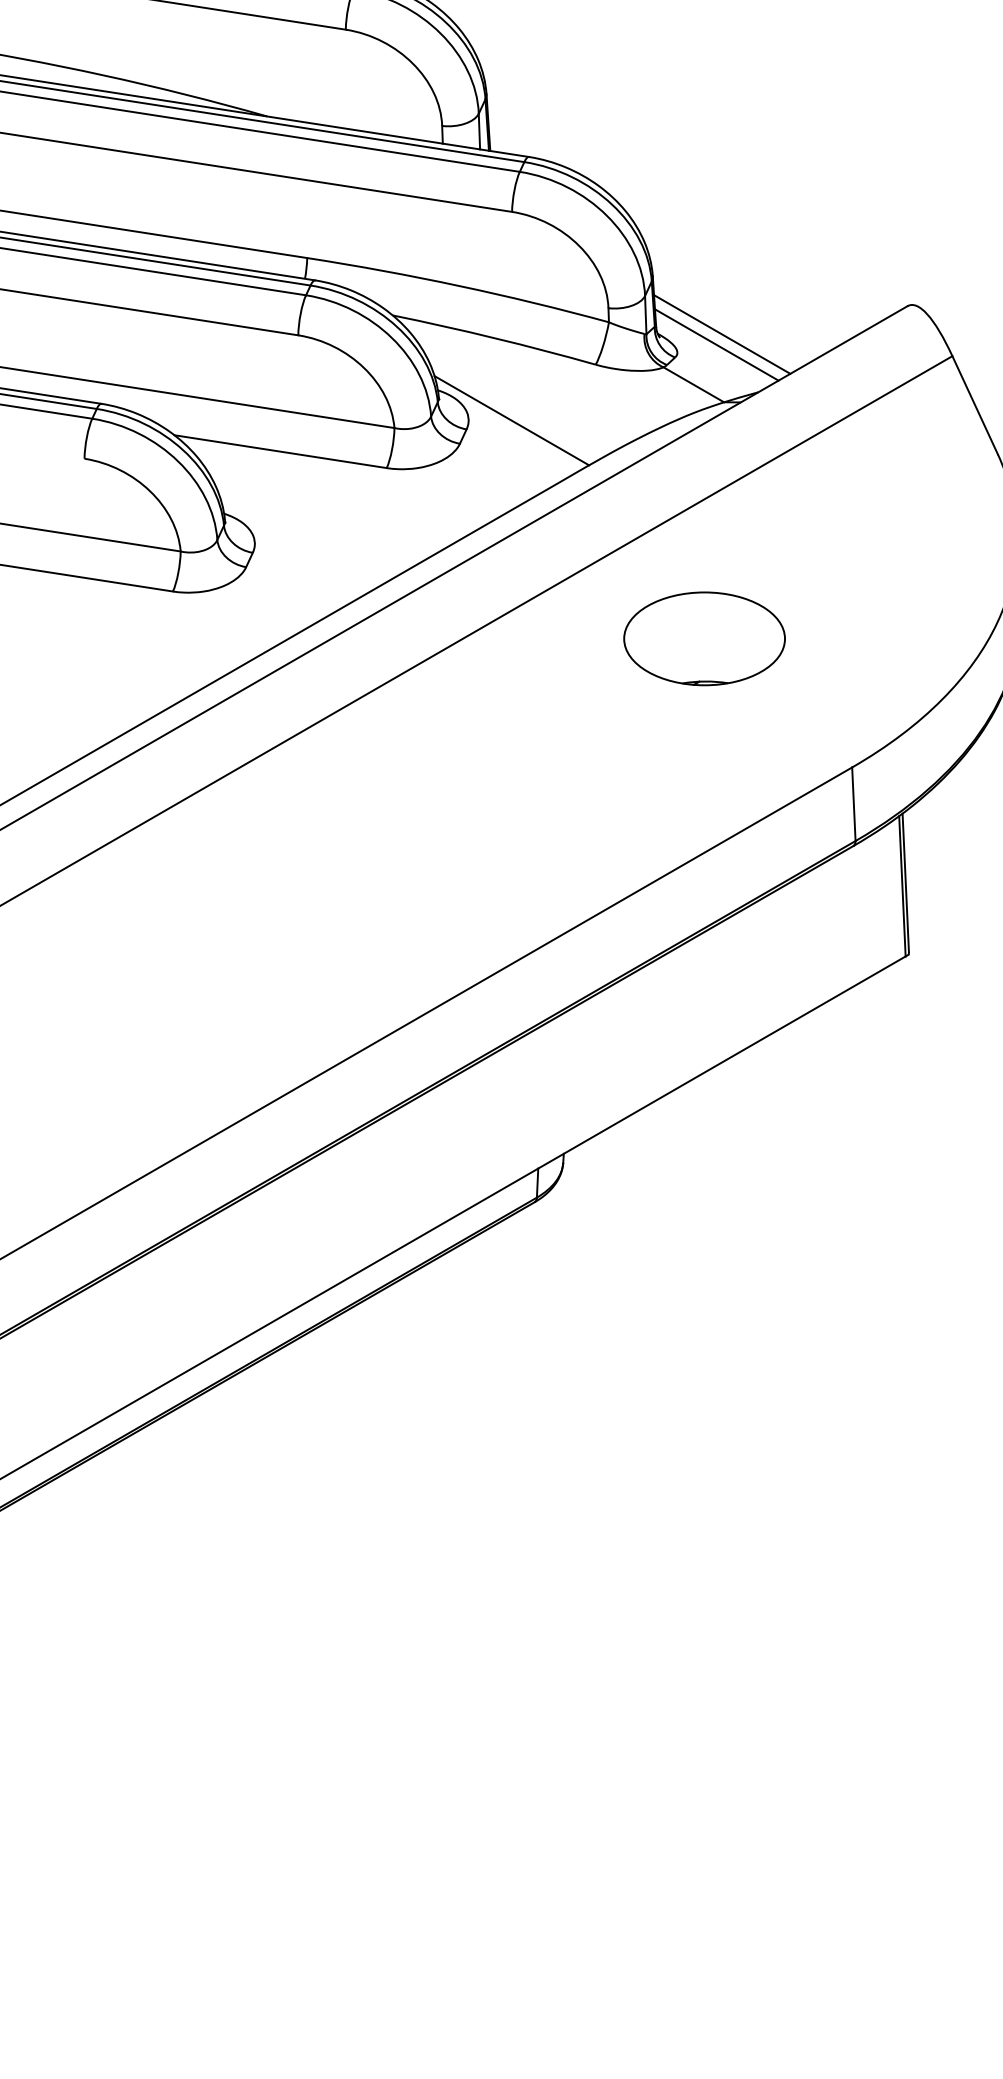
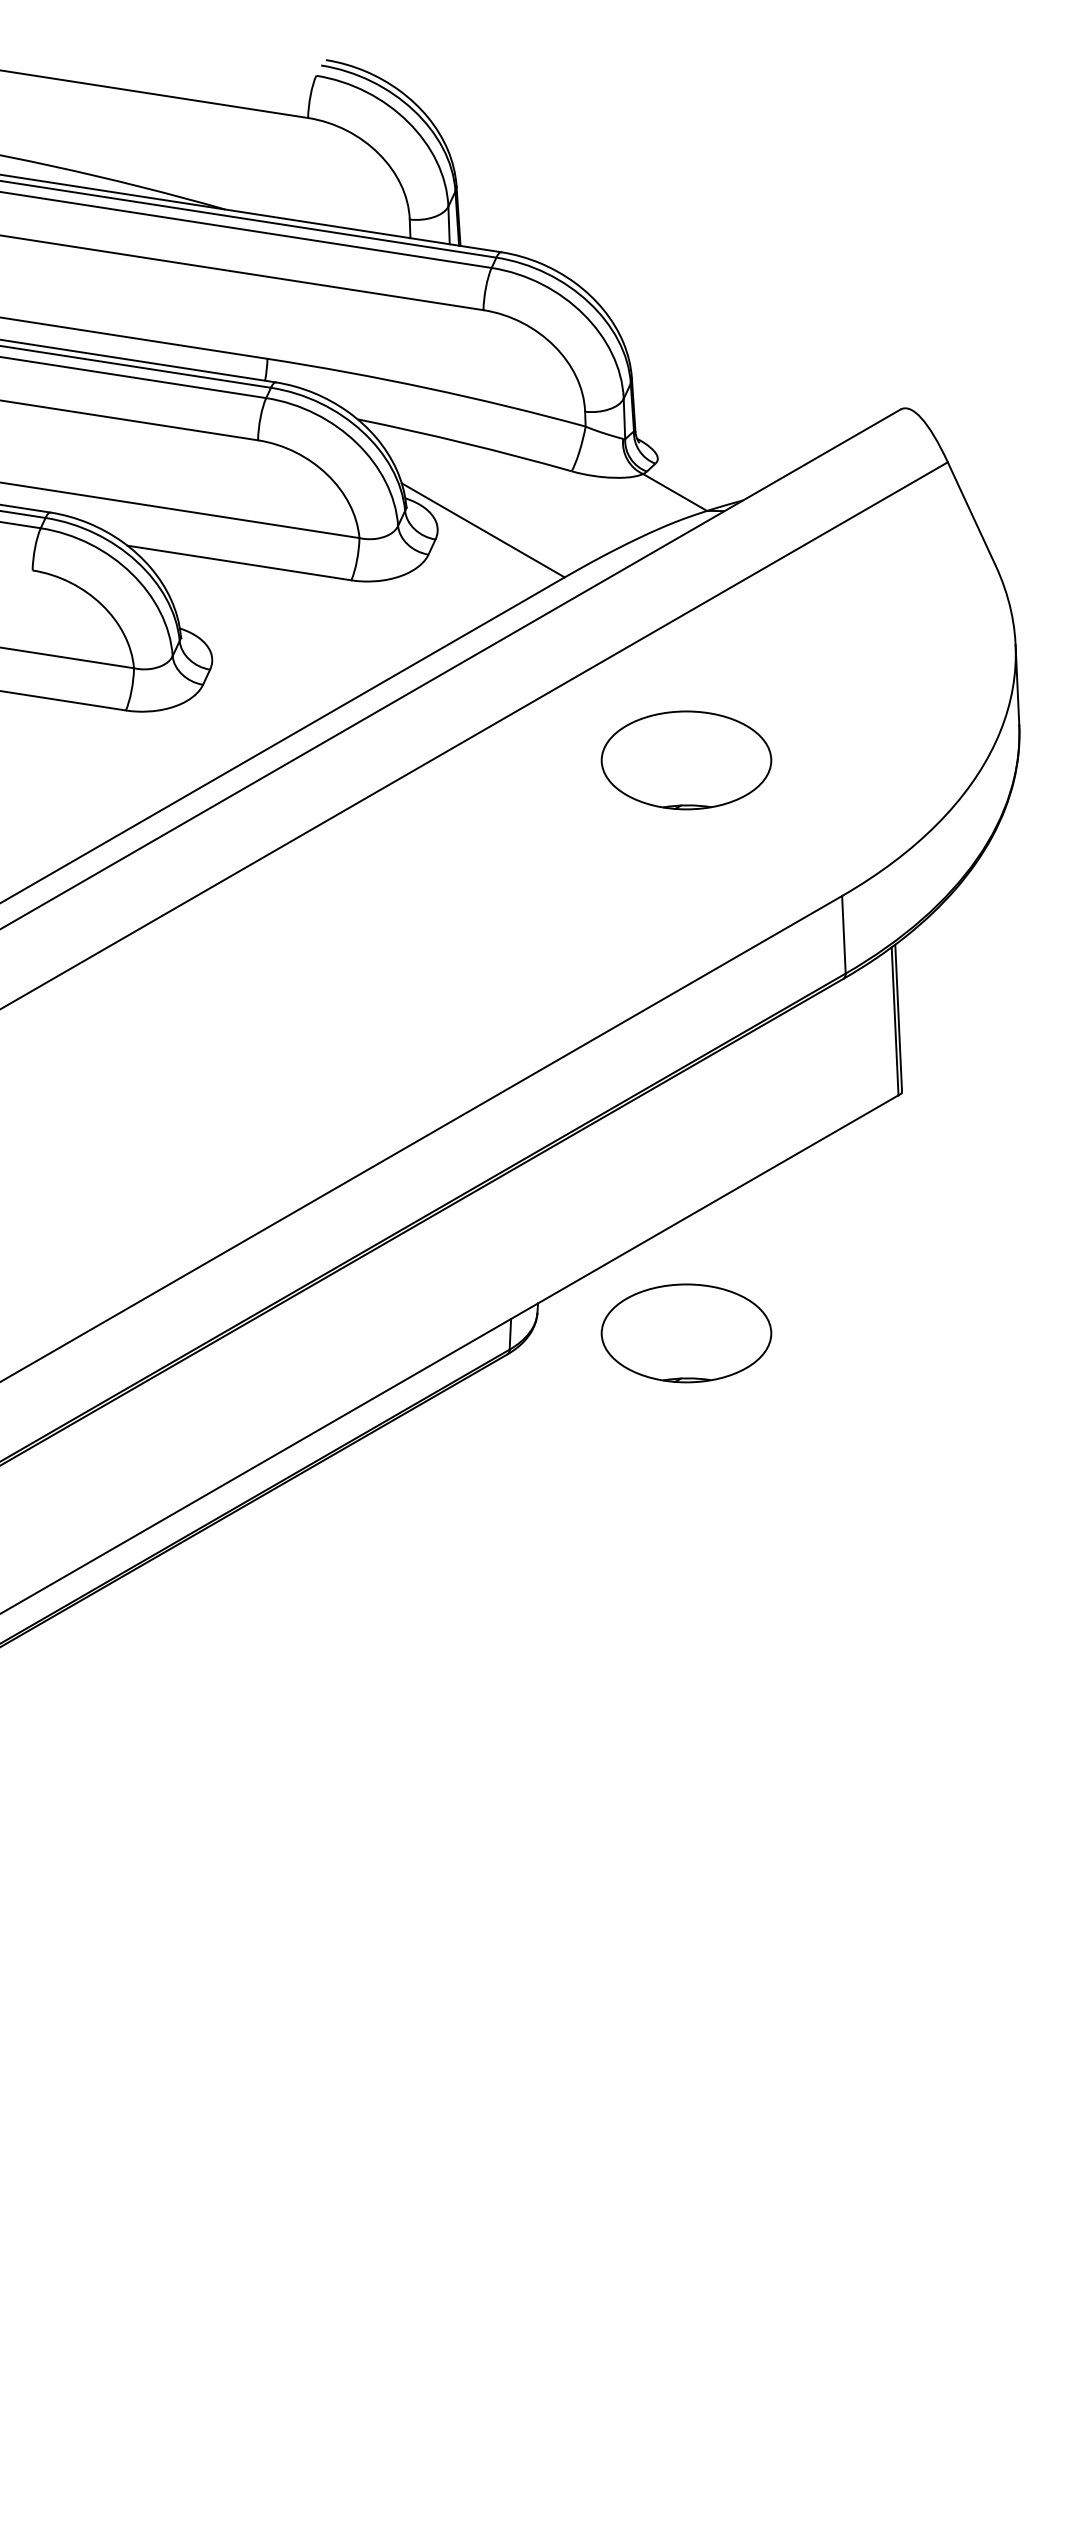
line: (721, 333) -> (704, 438), removed
line: (716, 344) -> (699, 450), removed
part: (704, 1182) -> (686, 1333), added

